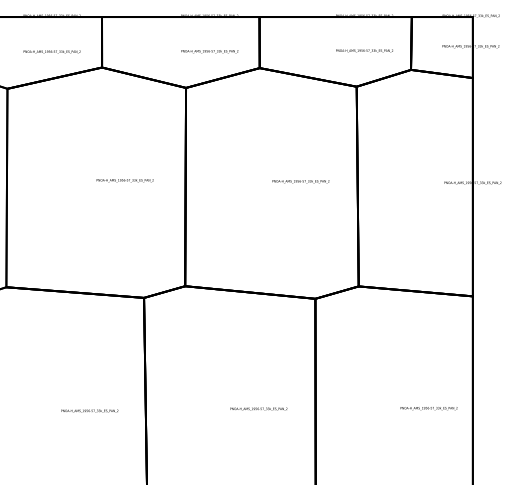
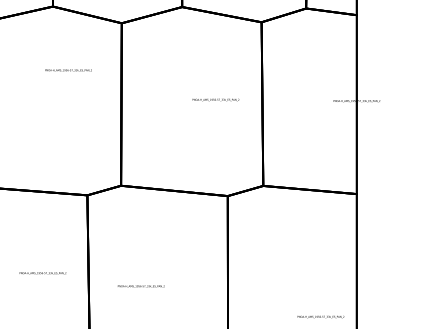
text: (124, 180) -> (68, 70), moved
text: (258, 408) -> (141, 285), moved
text: (428, 408) -> (320, 317), moved
text: (89, 410) -> (42, 272), moved

